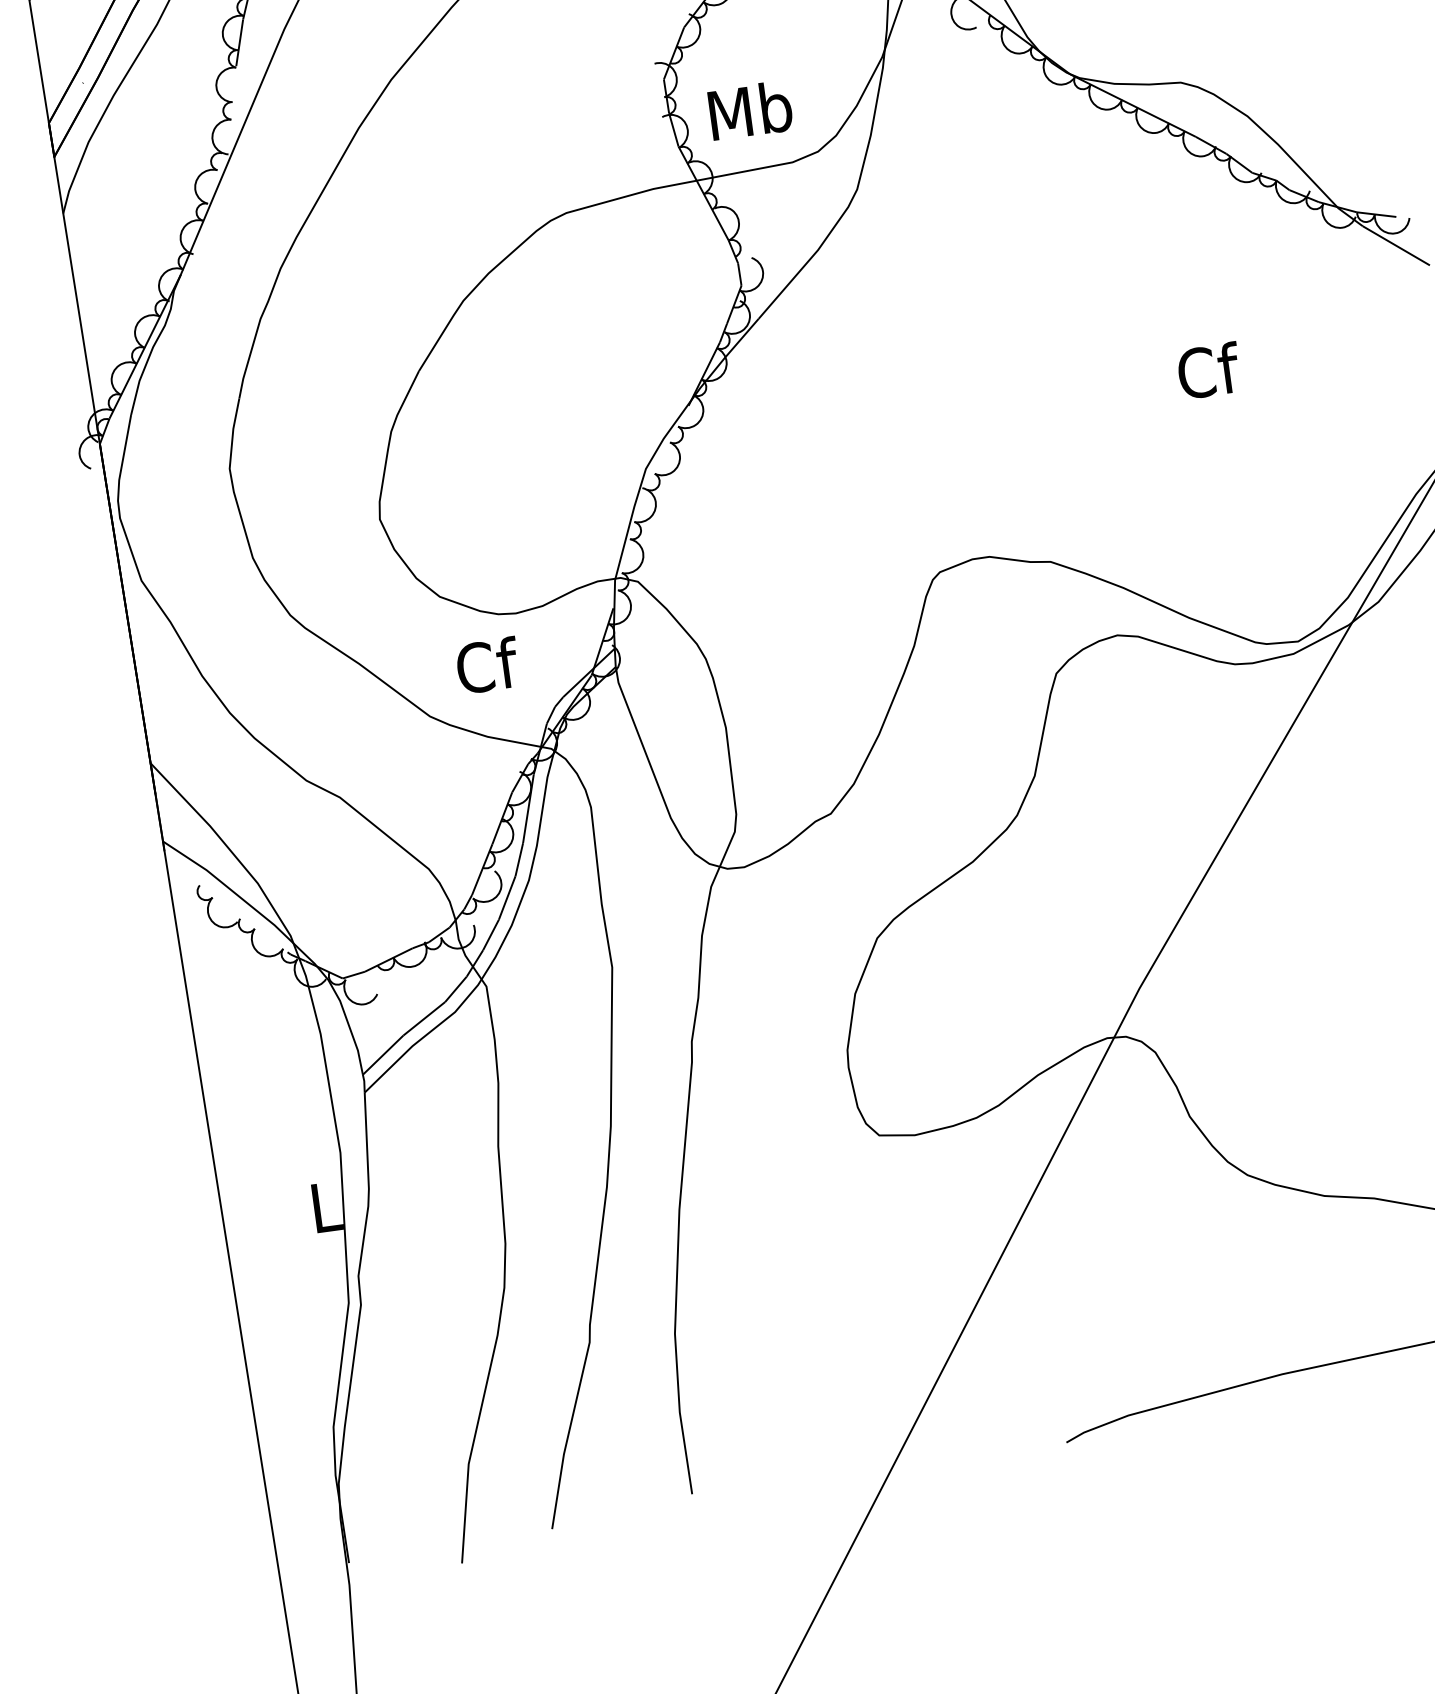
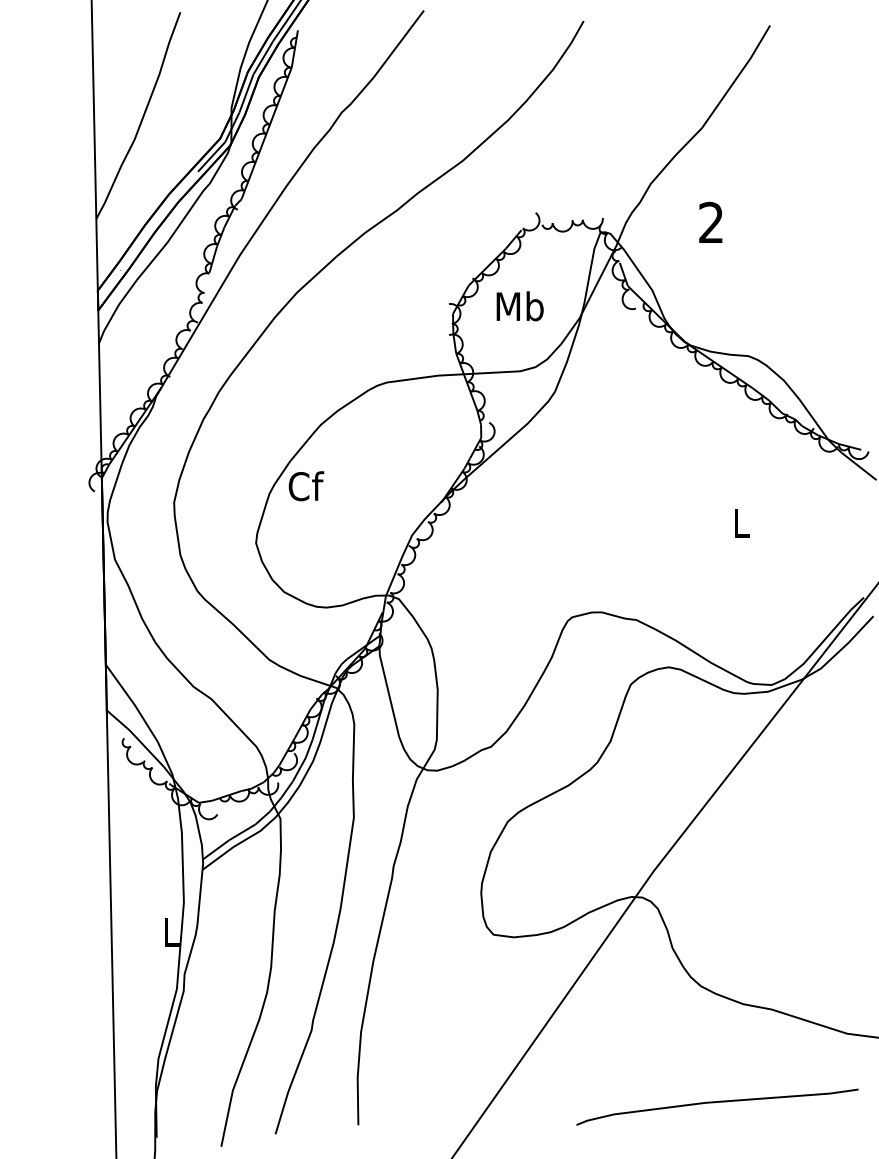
text: (749, 110) -> (519, 306), moved
text: (1208, 371) -> (741, 523), Cf -> L
text: (488, 665) -> (306, 486), moved

